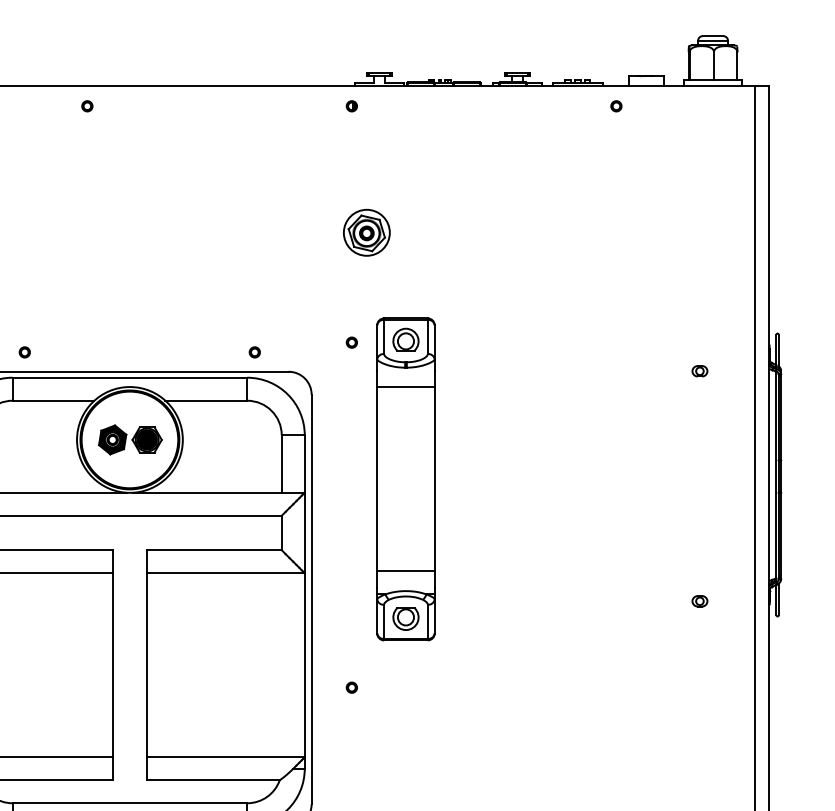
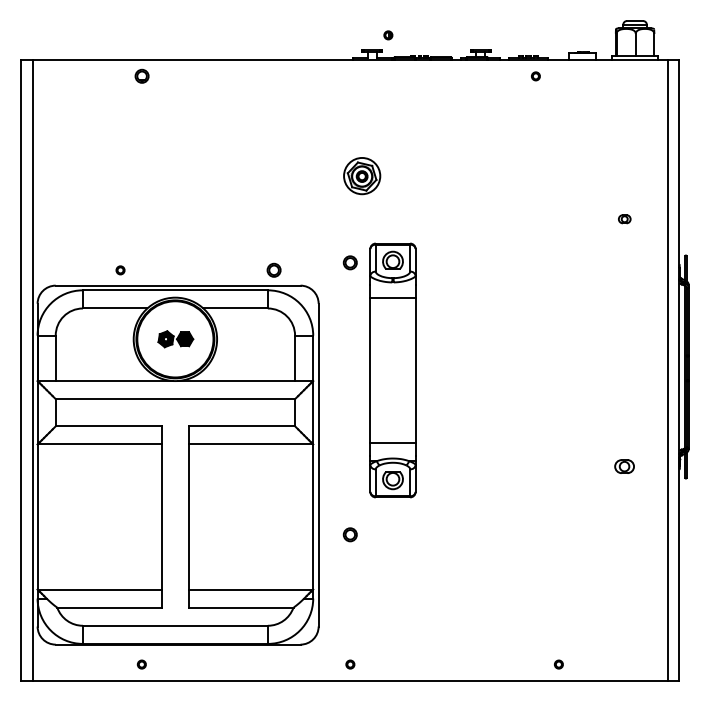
part: (86, 106) -> (141, 76), size x1.6
part: (352, 106) -> (388, 35), moved
part: (615, 106) -> (535, 76), moved
part: (352, 342) -> (350, 262), size x1.6
part: (24, 352) -> (120, 270), moved
part: (254, 352) -> (273, 270), size x1.6
part: (699, 371) -> (624, 219), moved
part: (130, 438) -> (175, 338), size x0.7
part: (699, 601) -> (624, 466), size x1.6
part: (352, 687) -> (350, 534), size x1.6

